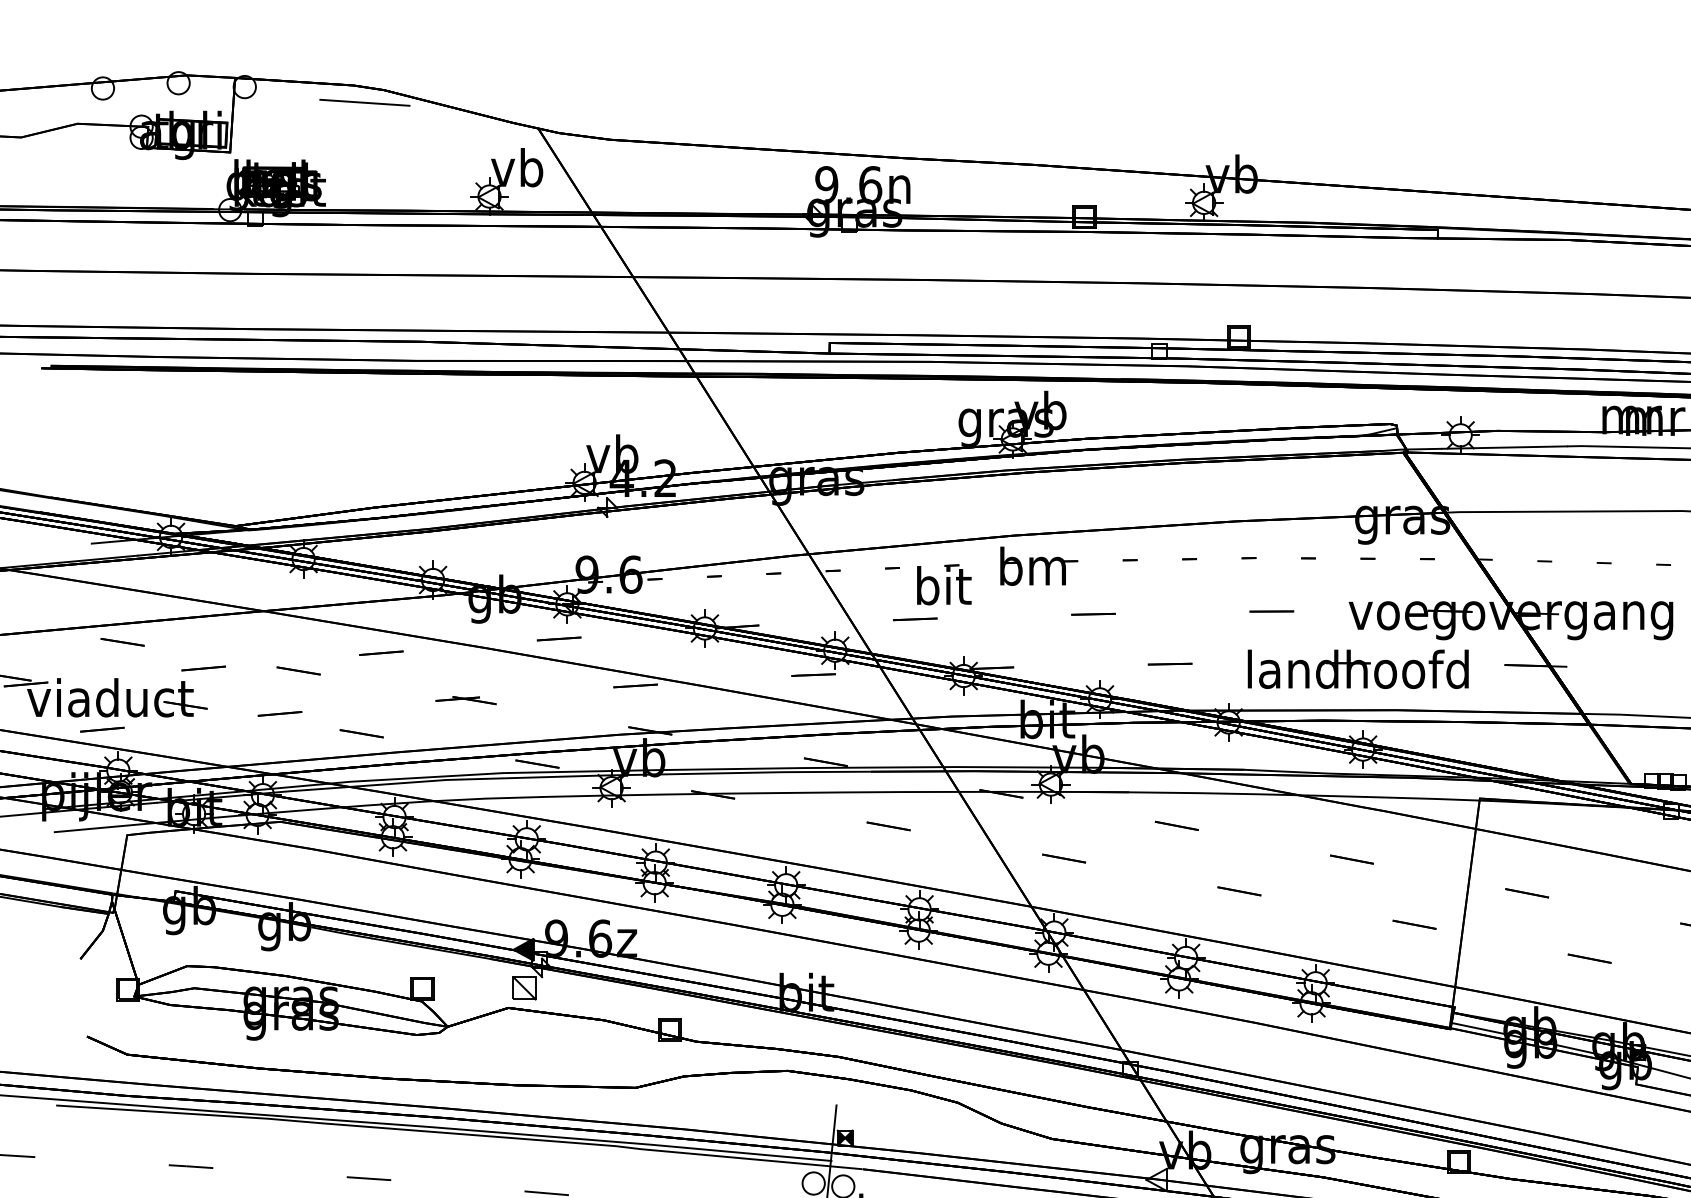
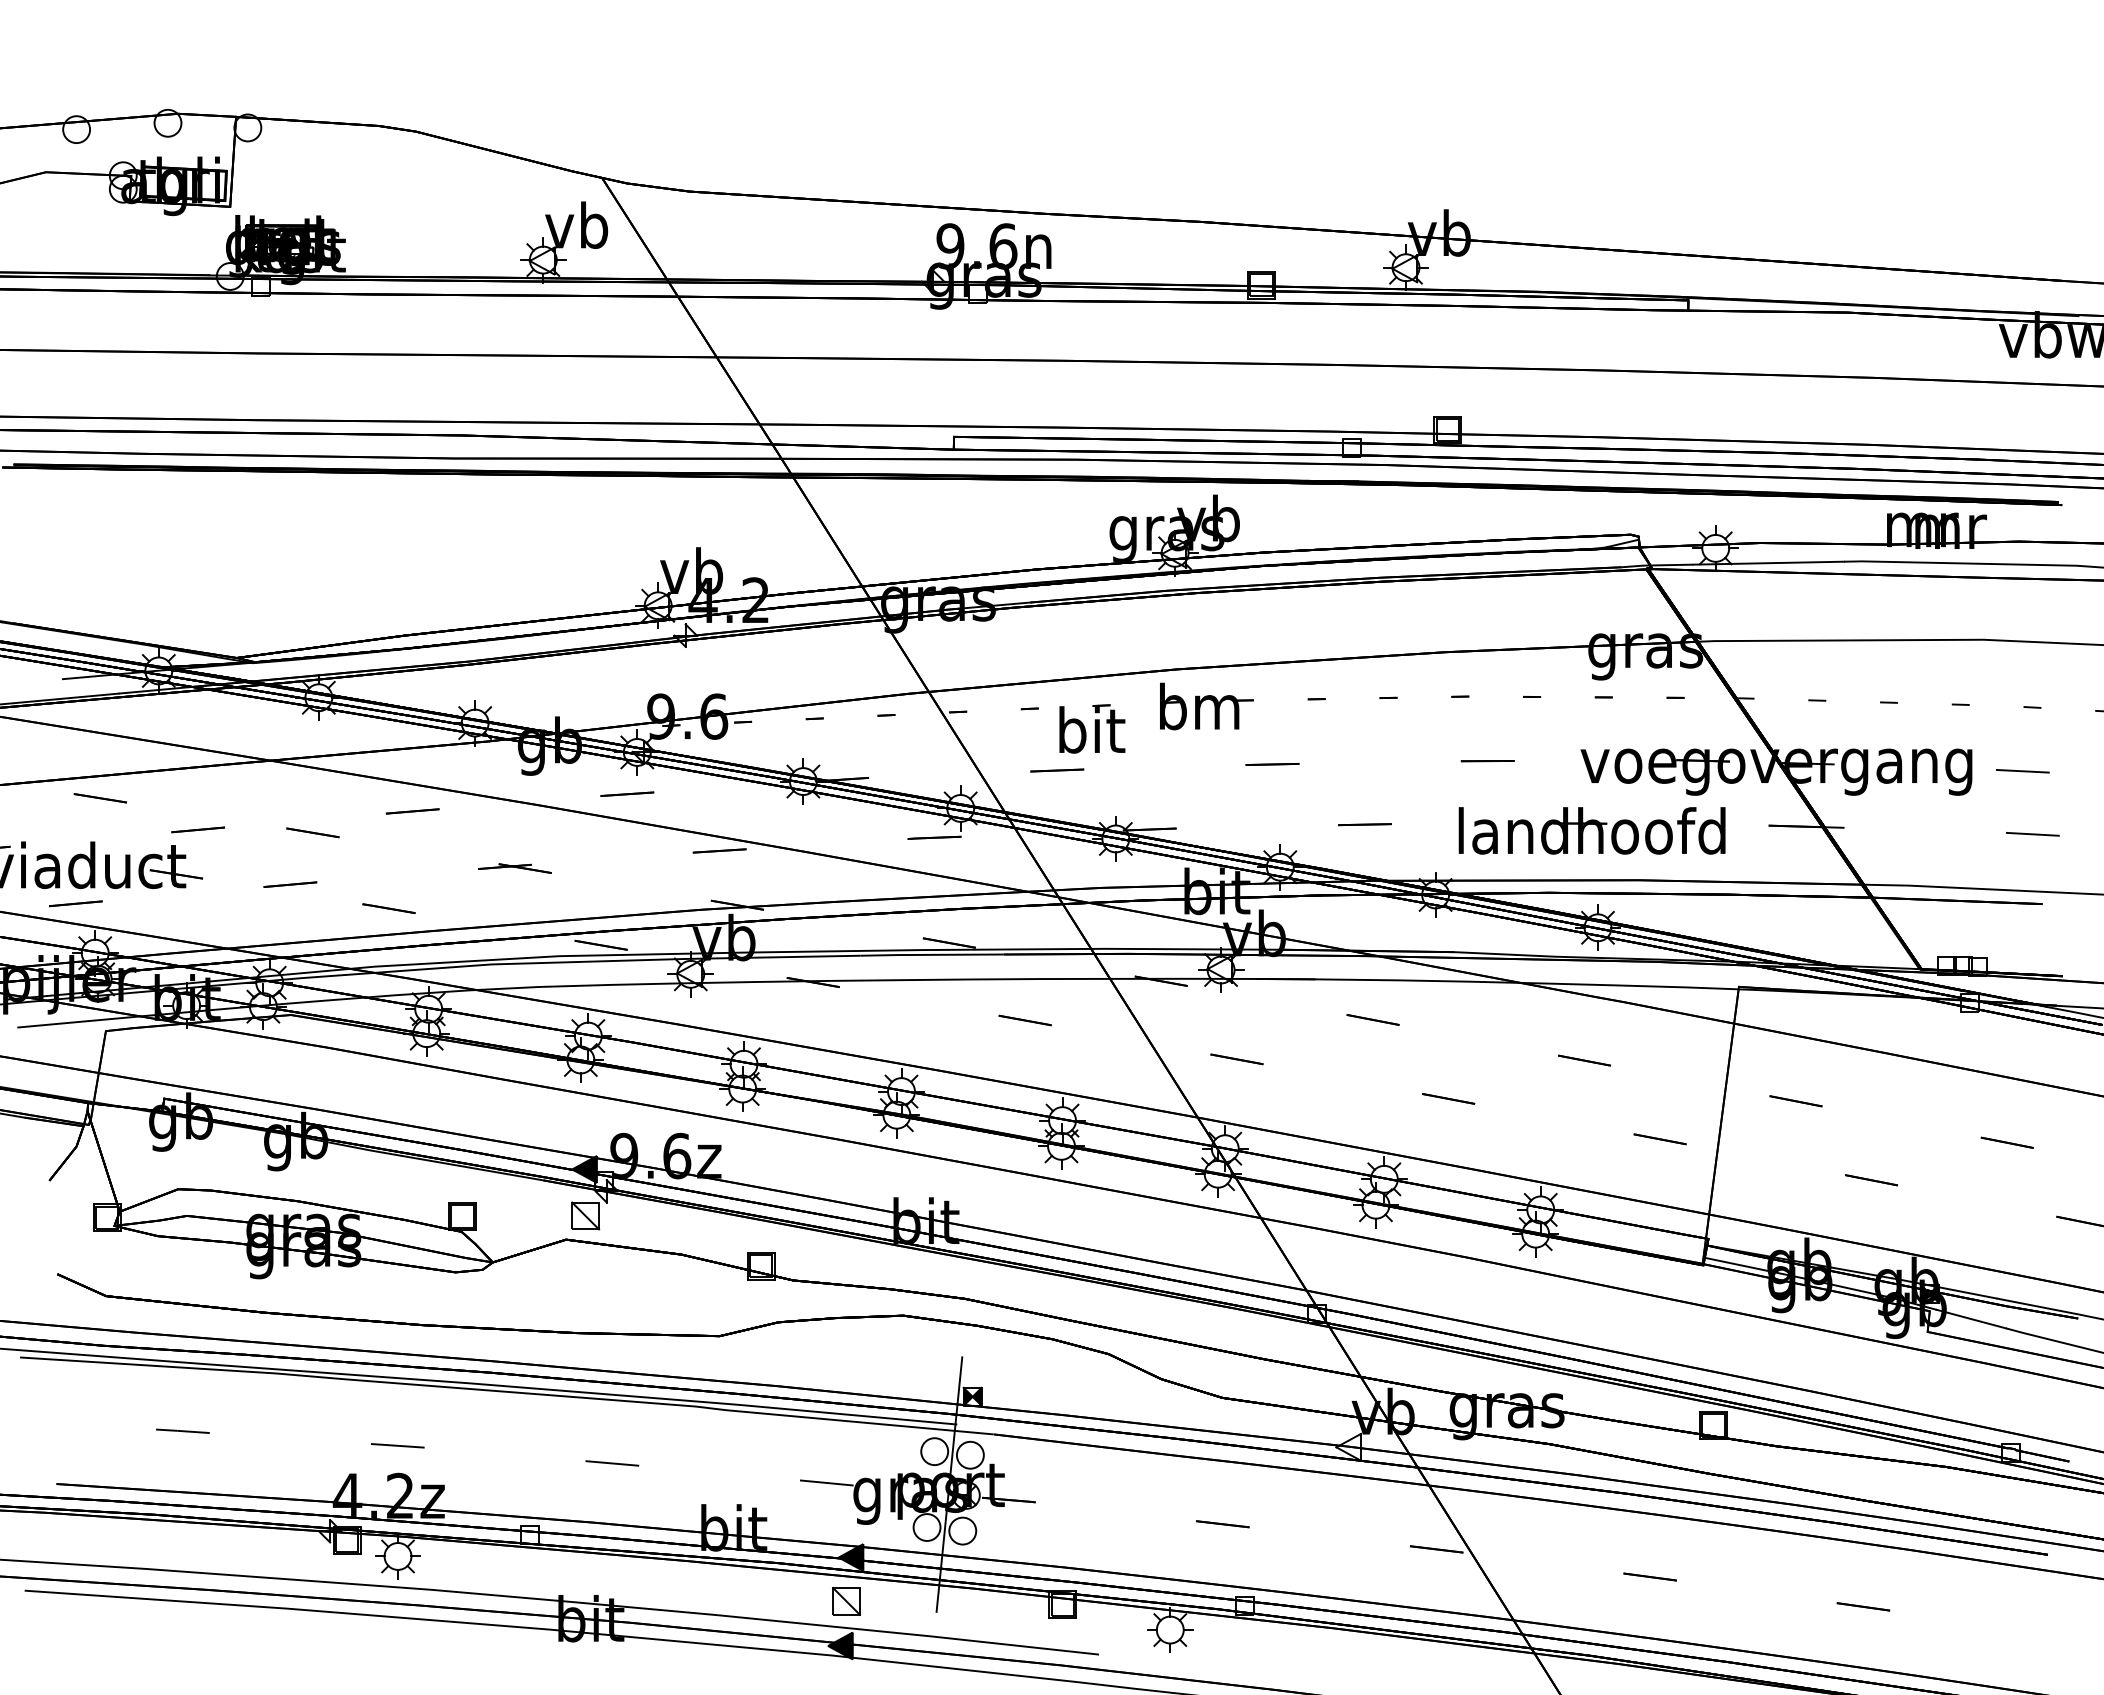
line: (364, 102) -> (392, 146), removed

